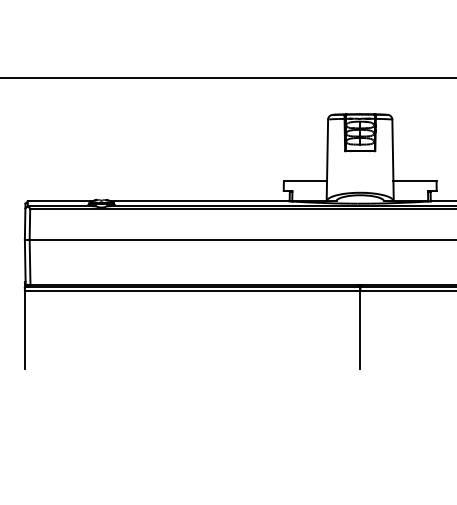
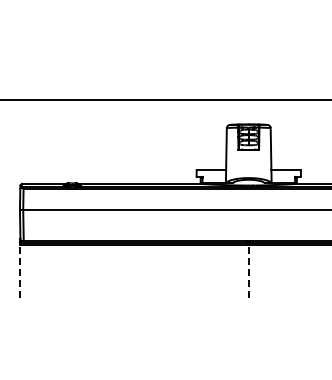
line: (24, 329) -> (19, 271), solid -> dashed
line: (359, 329) -> (248, 271), solid -> dashed

